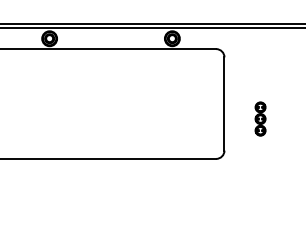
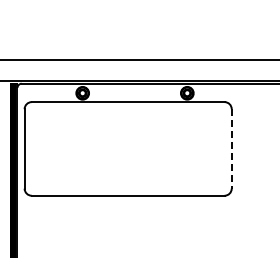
line: (224, 103) -> (231, 148), solid -> dashed
part: (260, 118) -> (262, 161), removed

